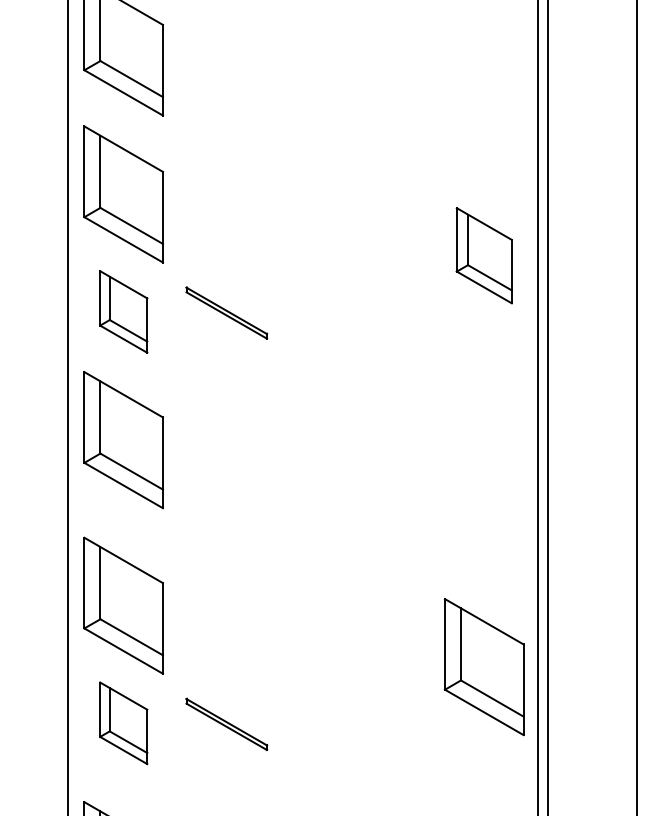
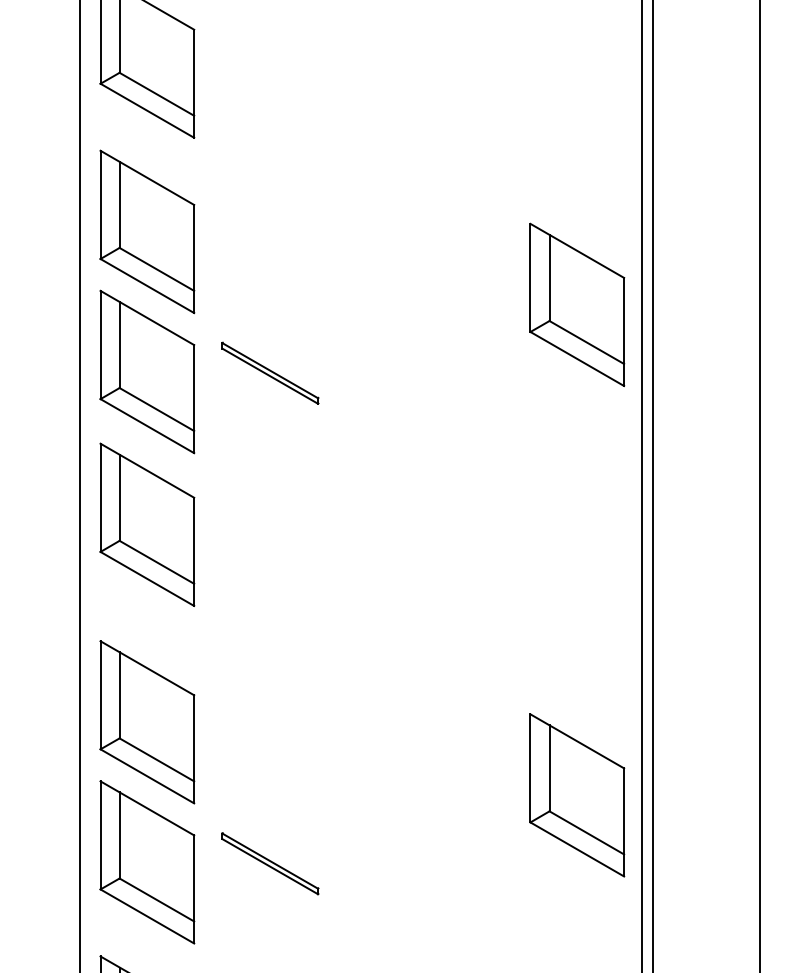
part: (484, 255) -> (577, 304), size x1.43
part: (123, 311) -> (147, 371), size x1.67
part: (123, 723) -> (147, 862), size x1.67

